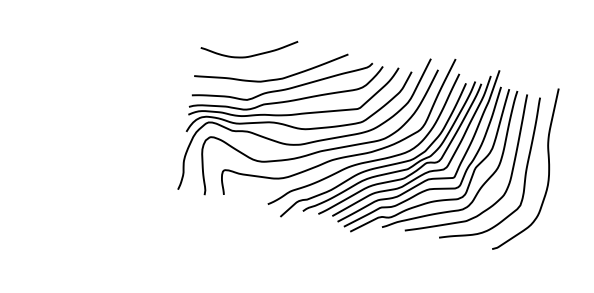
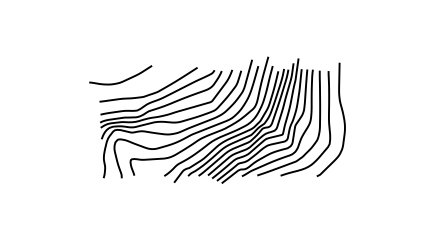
curve: (250, 54) -> (122, 80), moved

